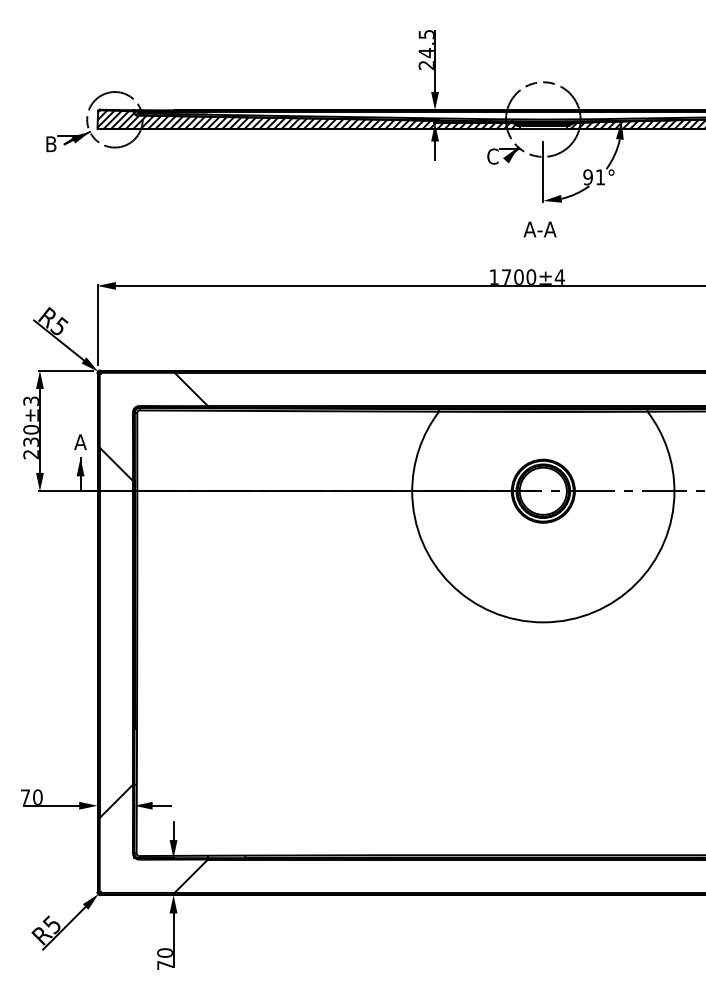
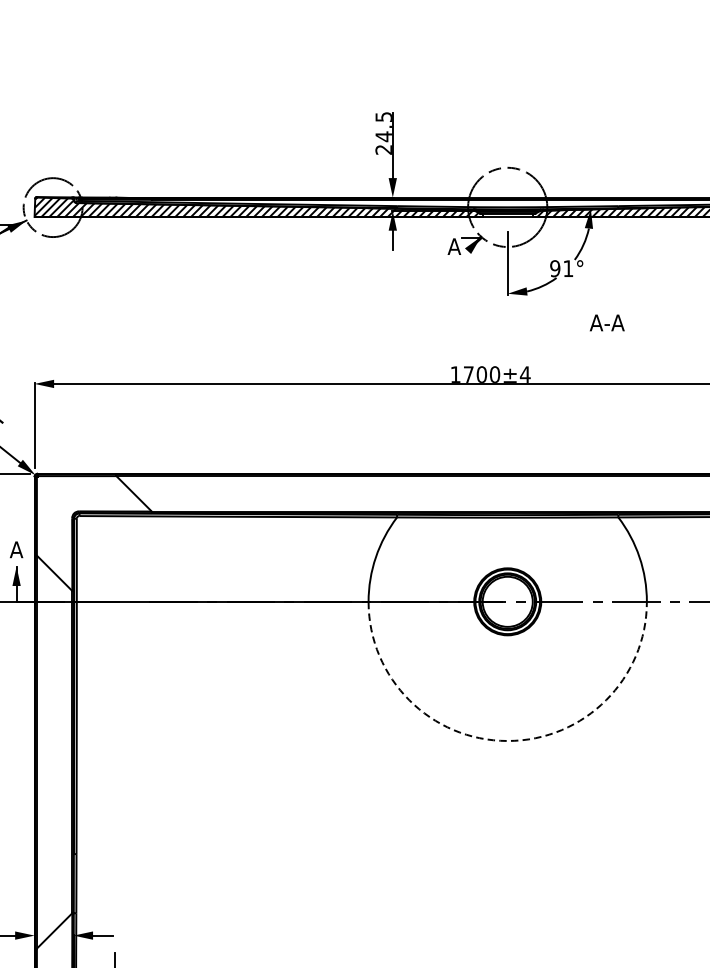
text: (492, 156) -> (453, 246), C -> A
text: (539, 229) -> (606, 322), moved
arc: (543, 622) -> (507, 741), solid -> dashed

